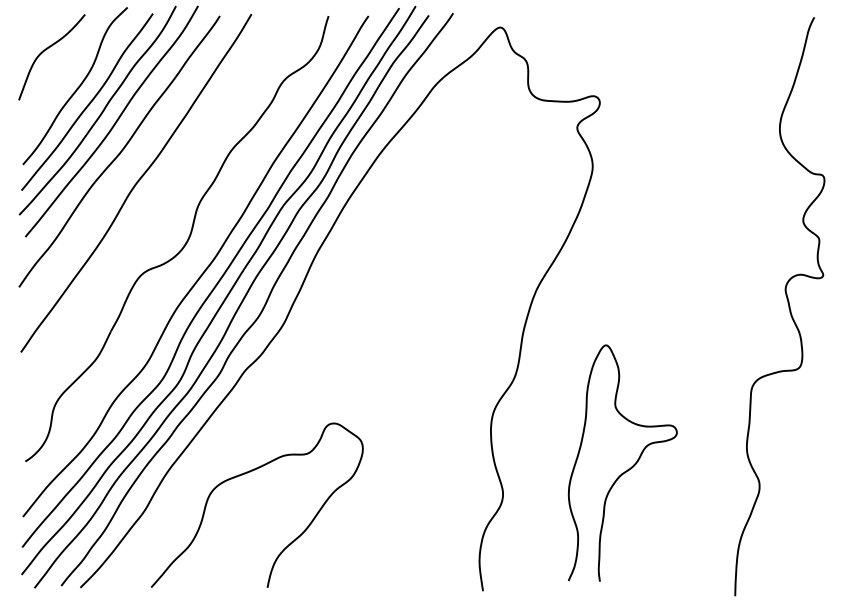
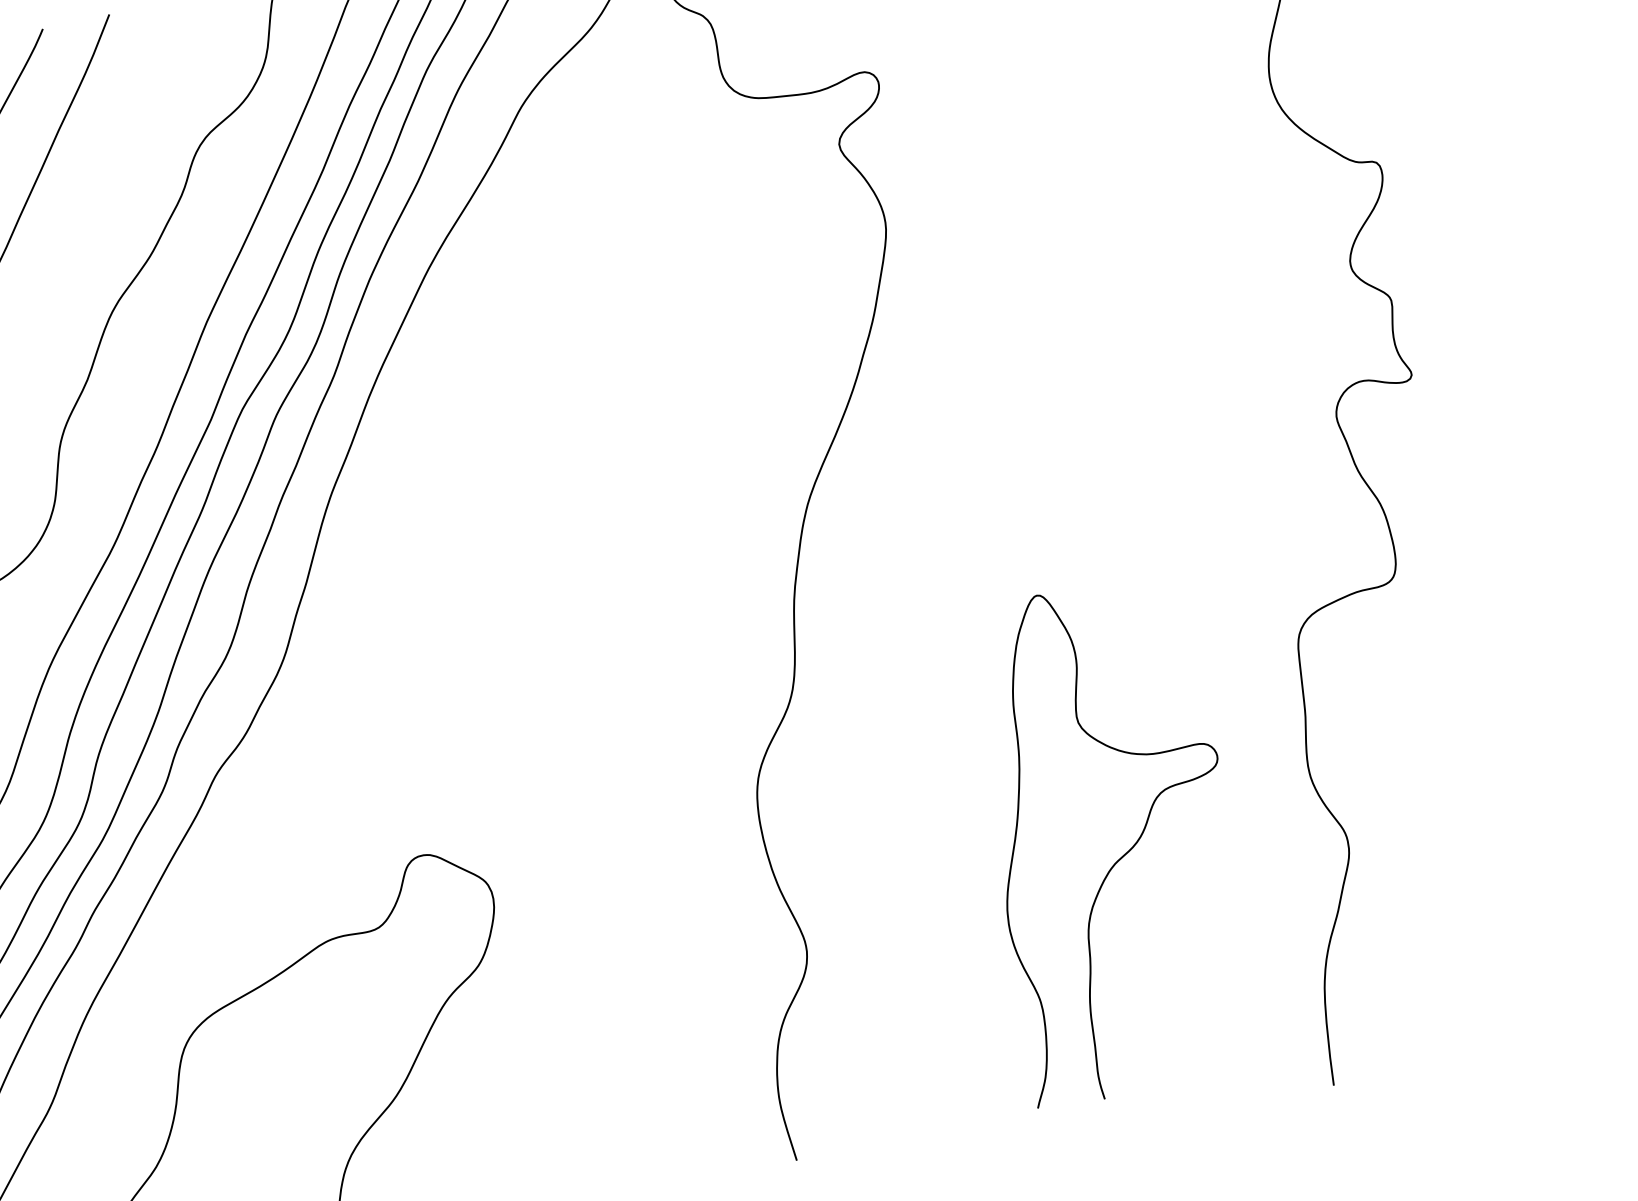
curve: (628, 468) -> (1126, 849), moved

